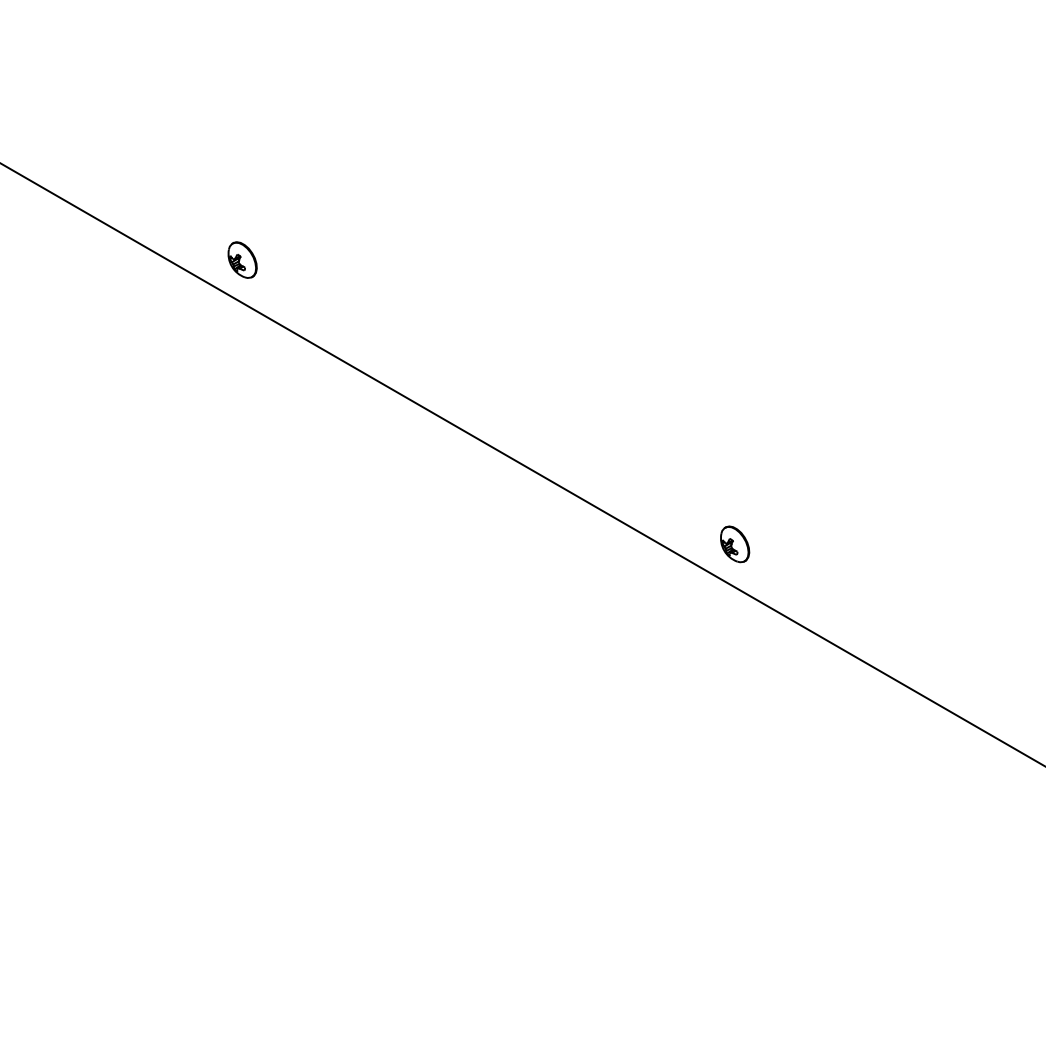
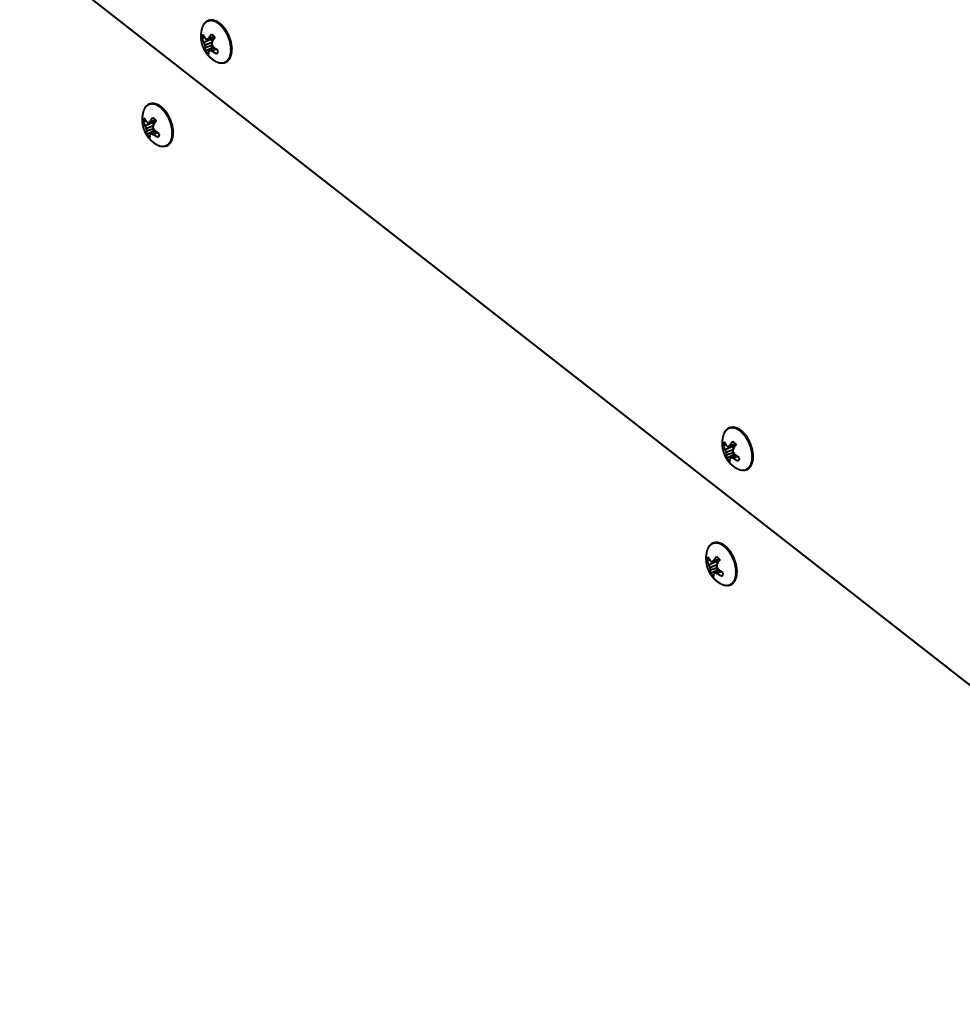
part: (202, 337) -> (157, 124), added
part: (735, 644) -> (722, 564), added

